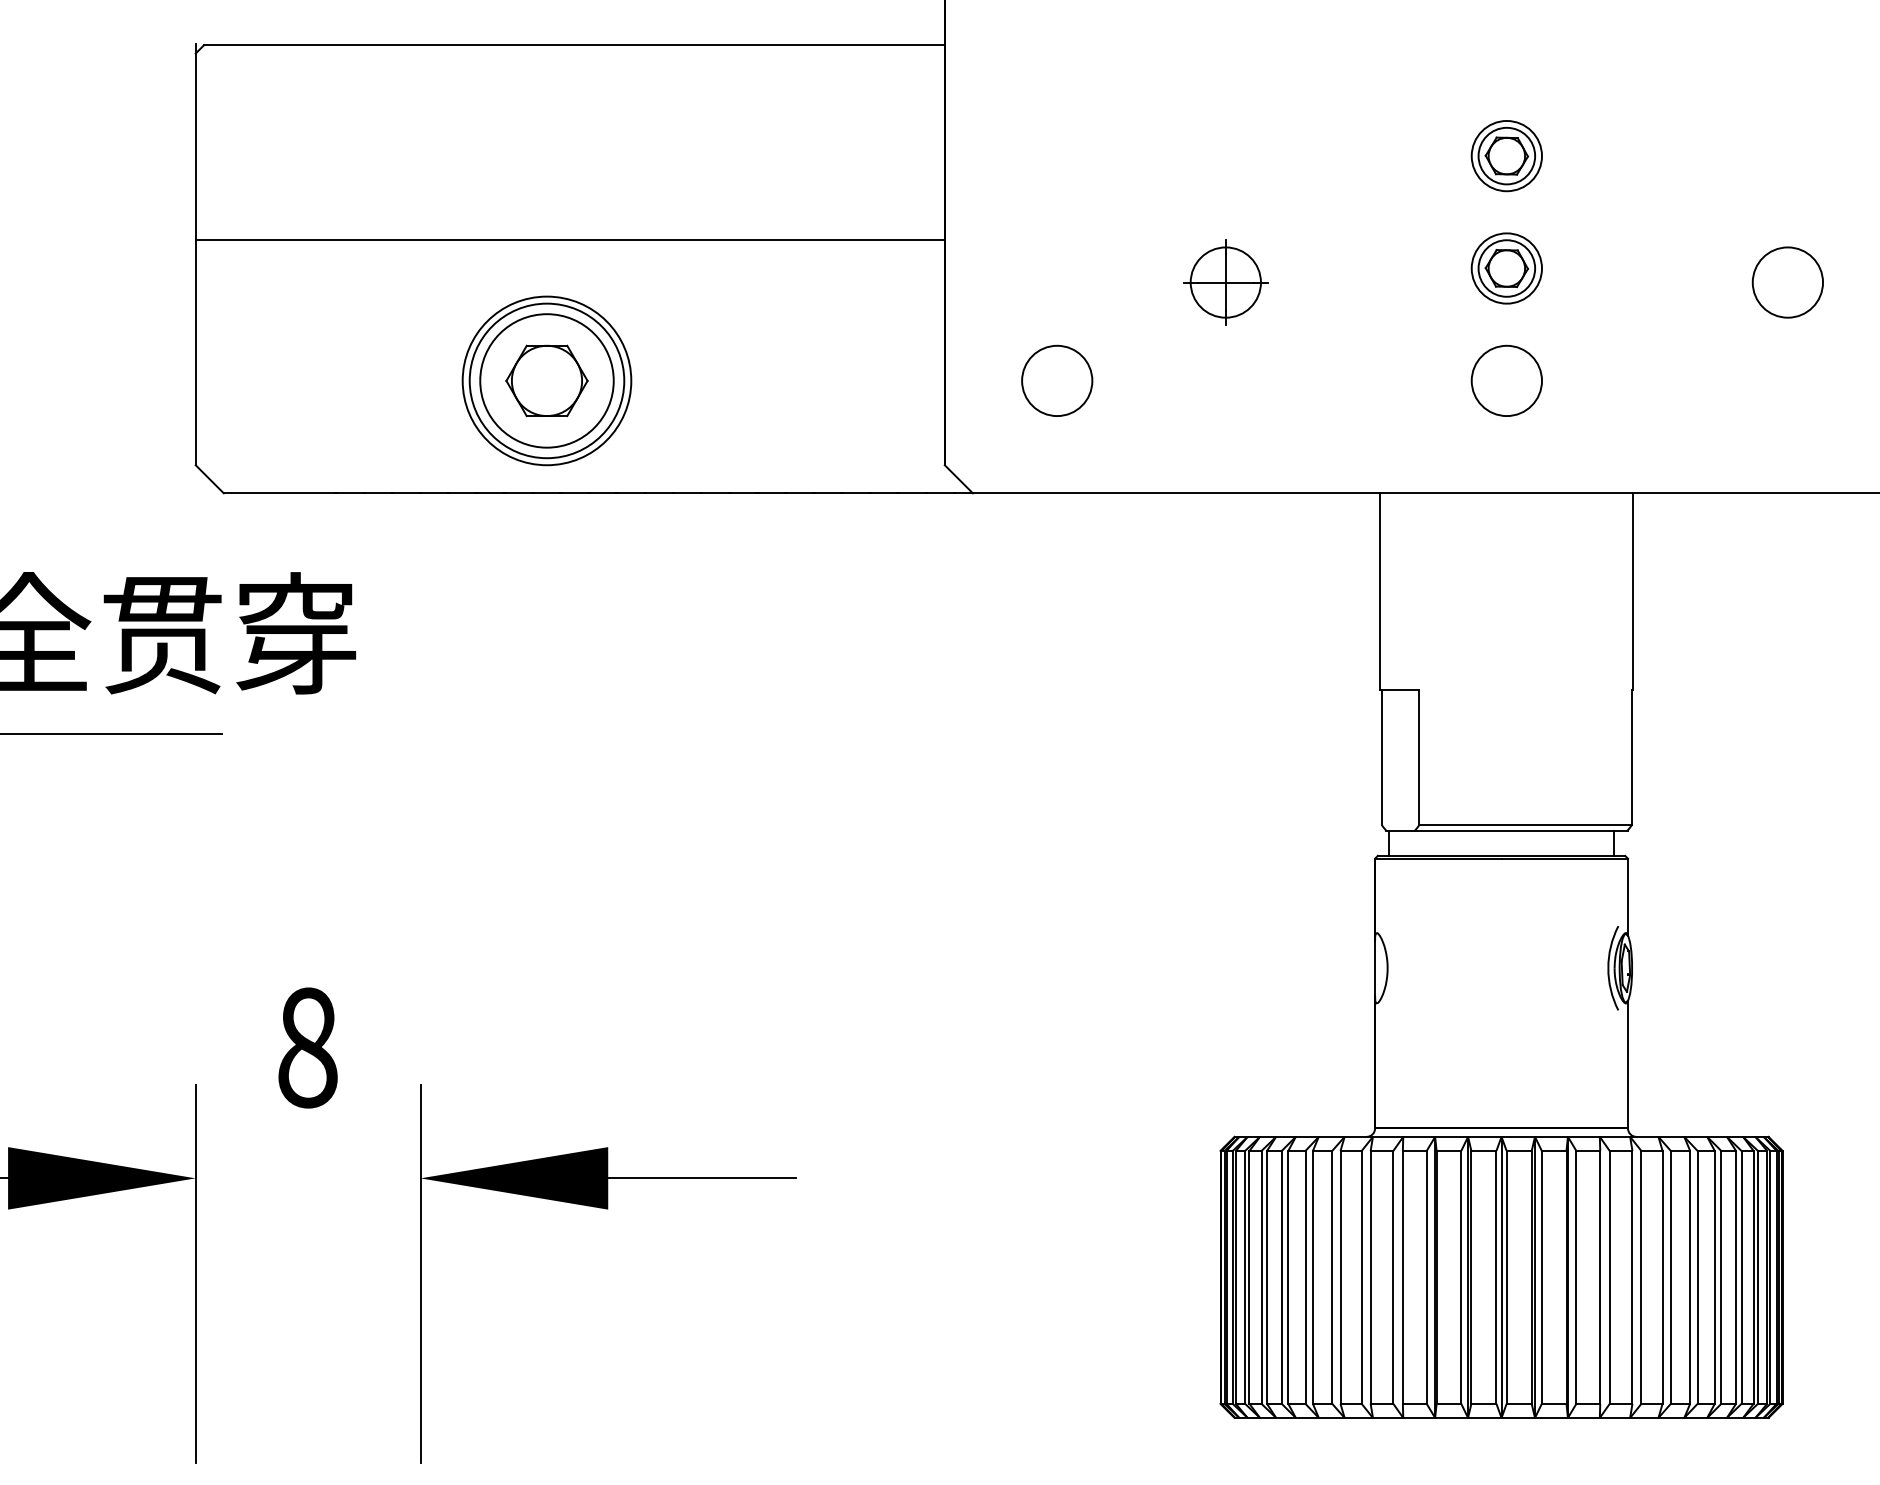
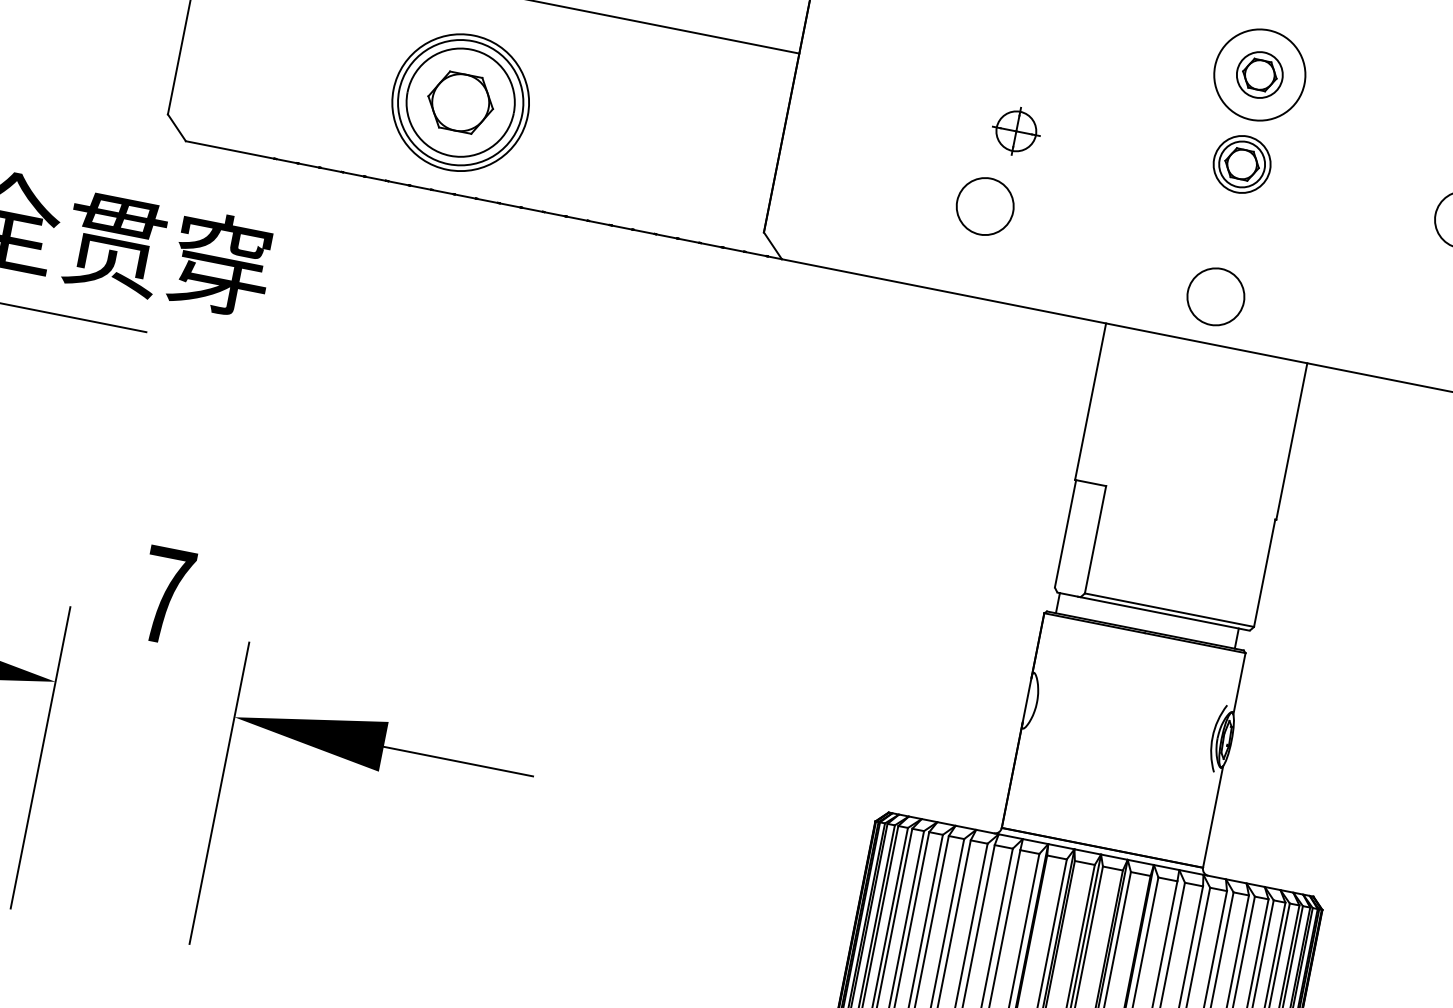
circle: (1506, 155) -> (1259, 74), size x1.6
part: (1225, 282) -> (1016, 131), size x0.7
circle: (1057, 380) -> (985, 206), moved
circle: (1506, 380) -> (1215, 296), moved
text: (307, 1047) -> (165, 595), 8 -> 7

